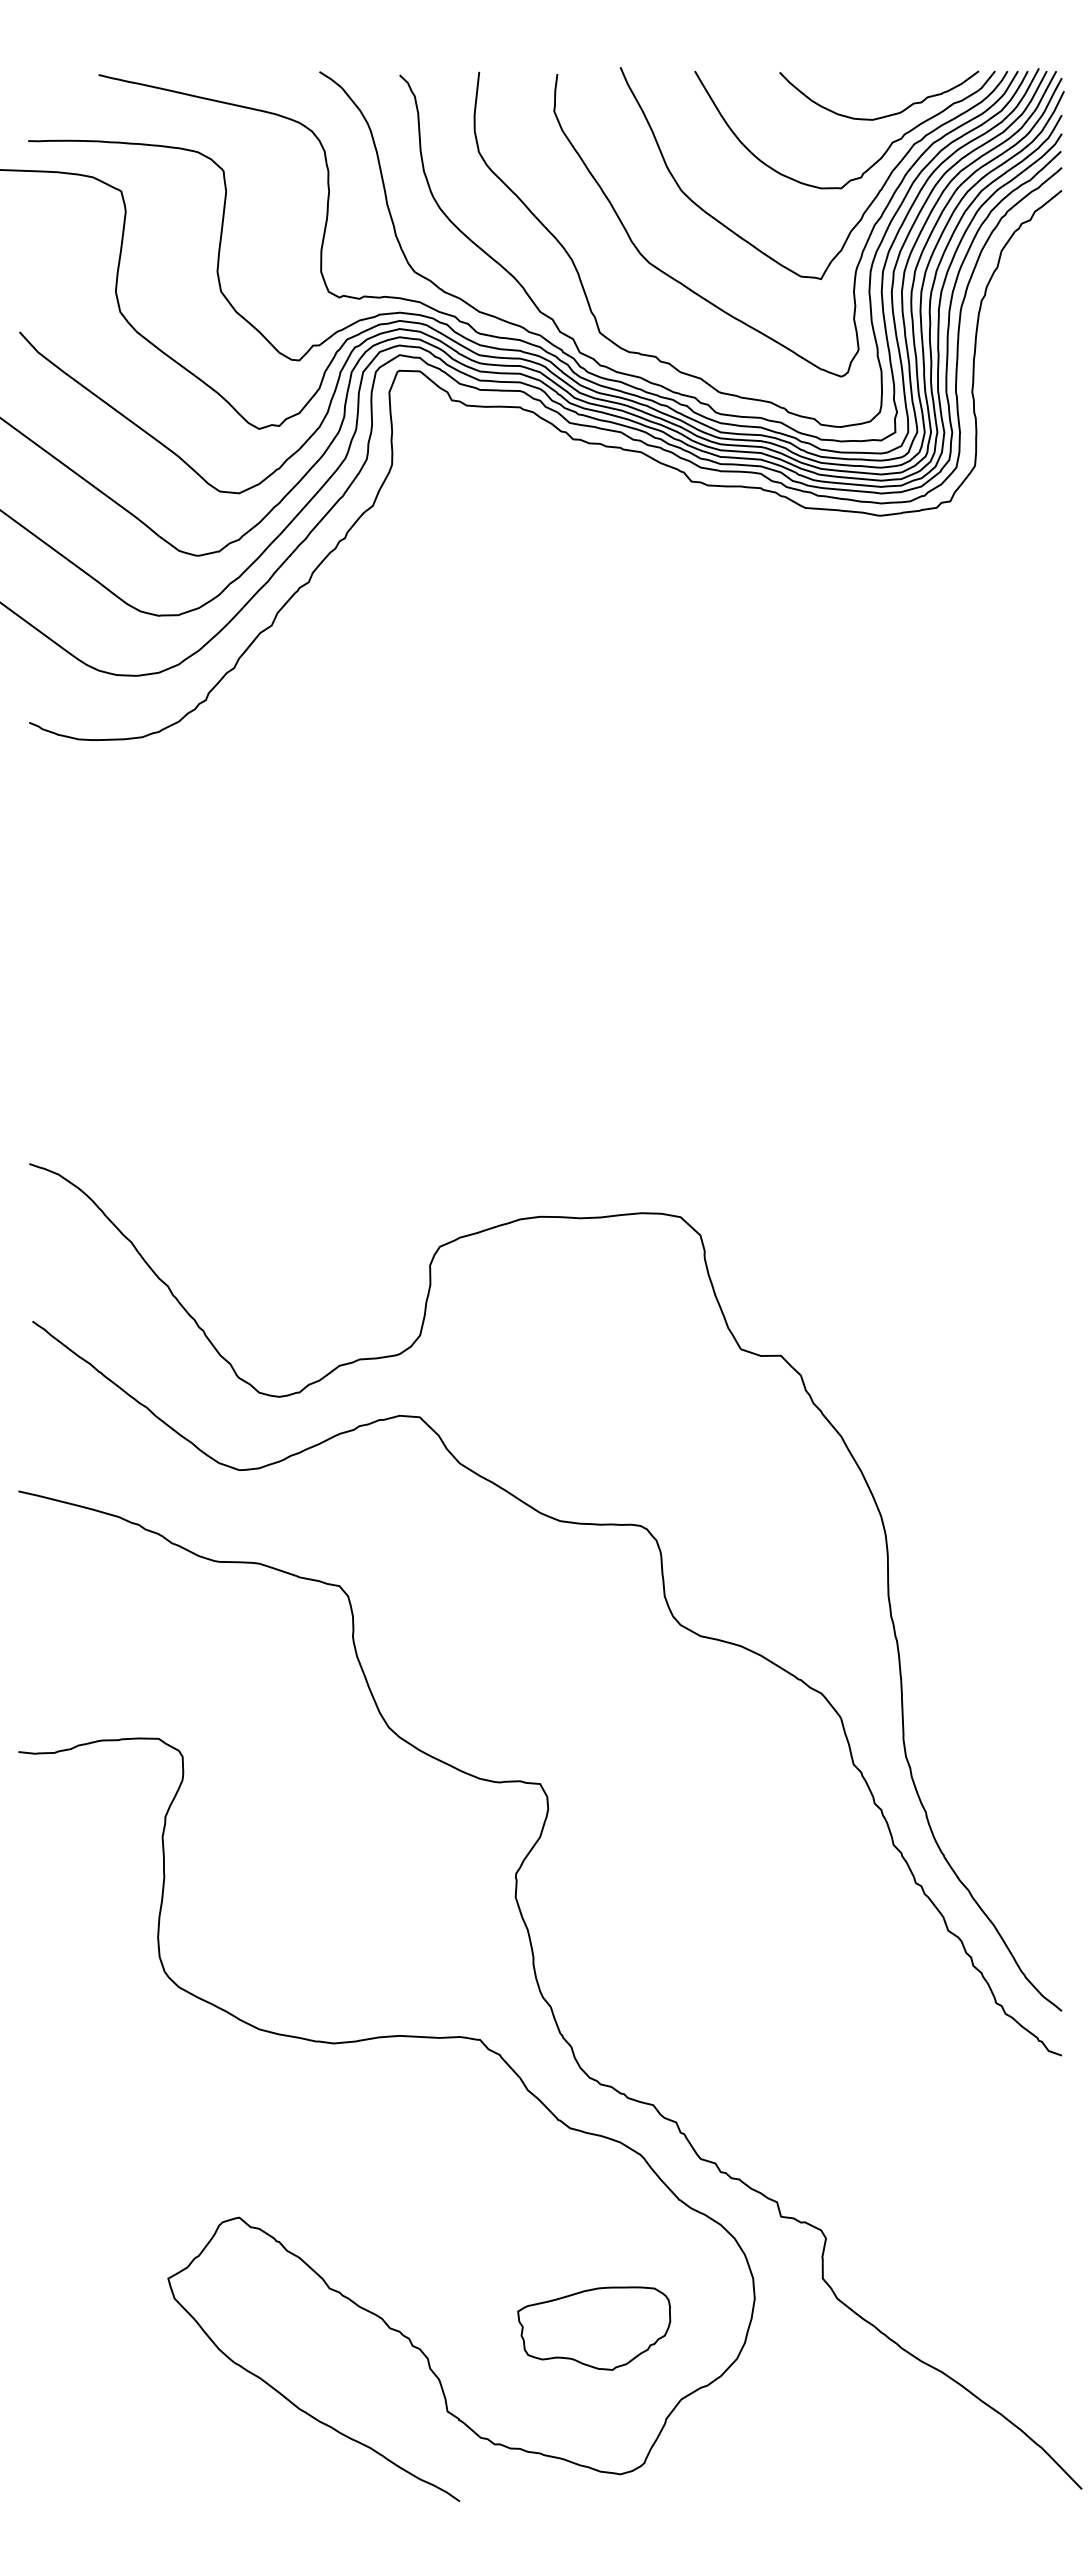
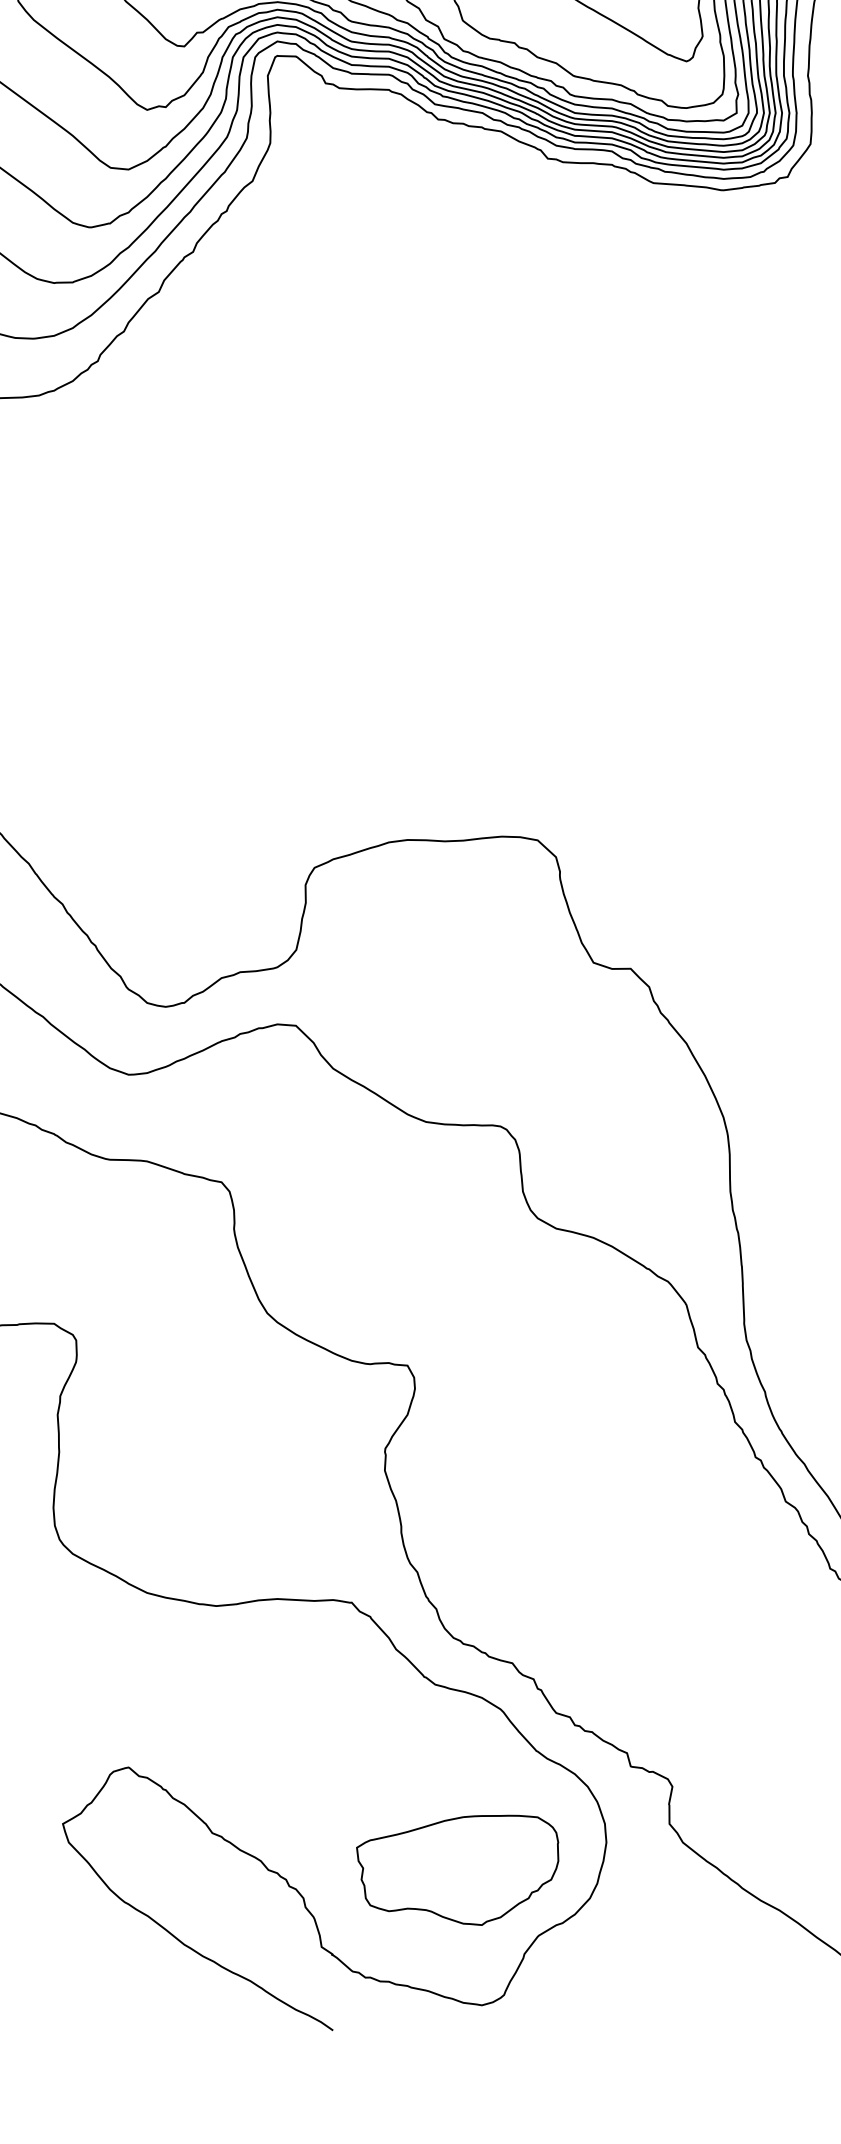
part: (593, 2328) -> (456, 1870), size x1.43

